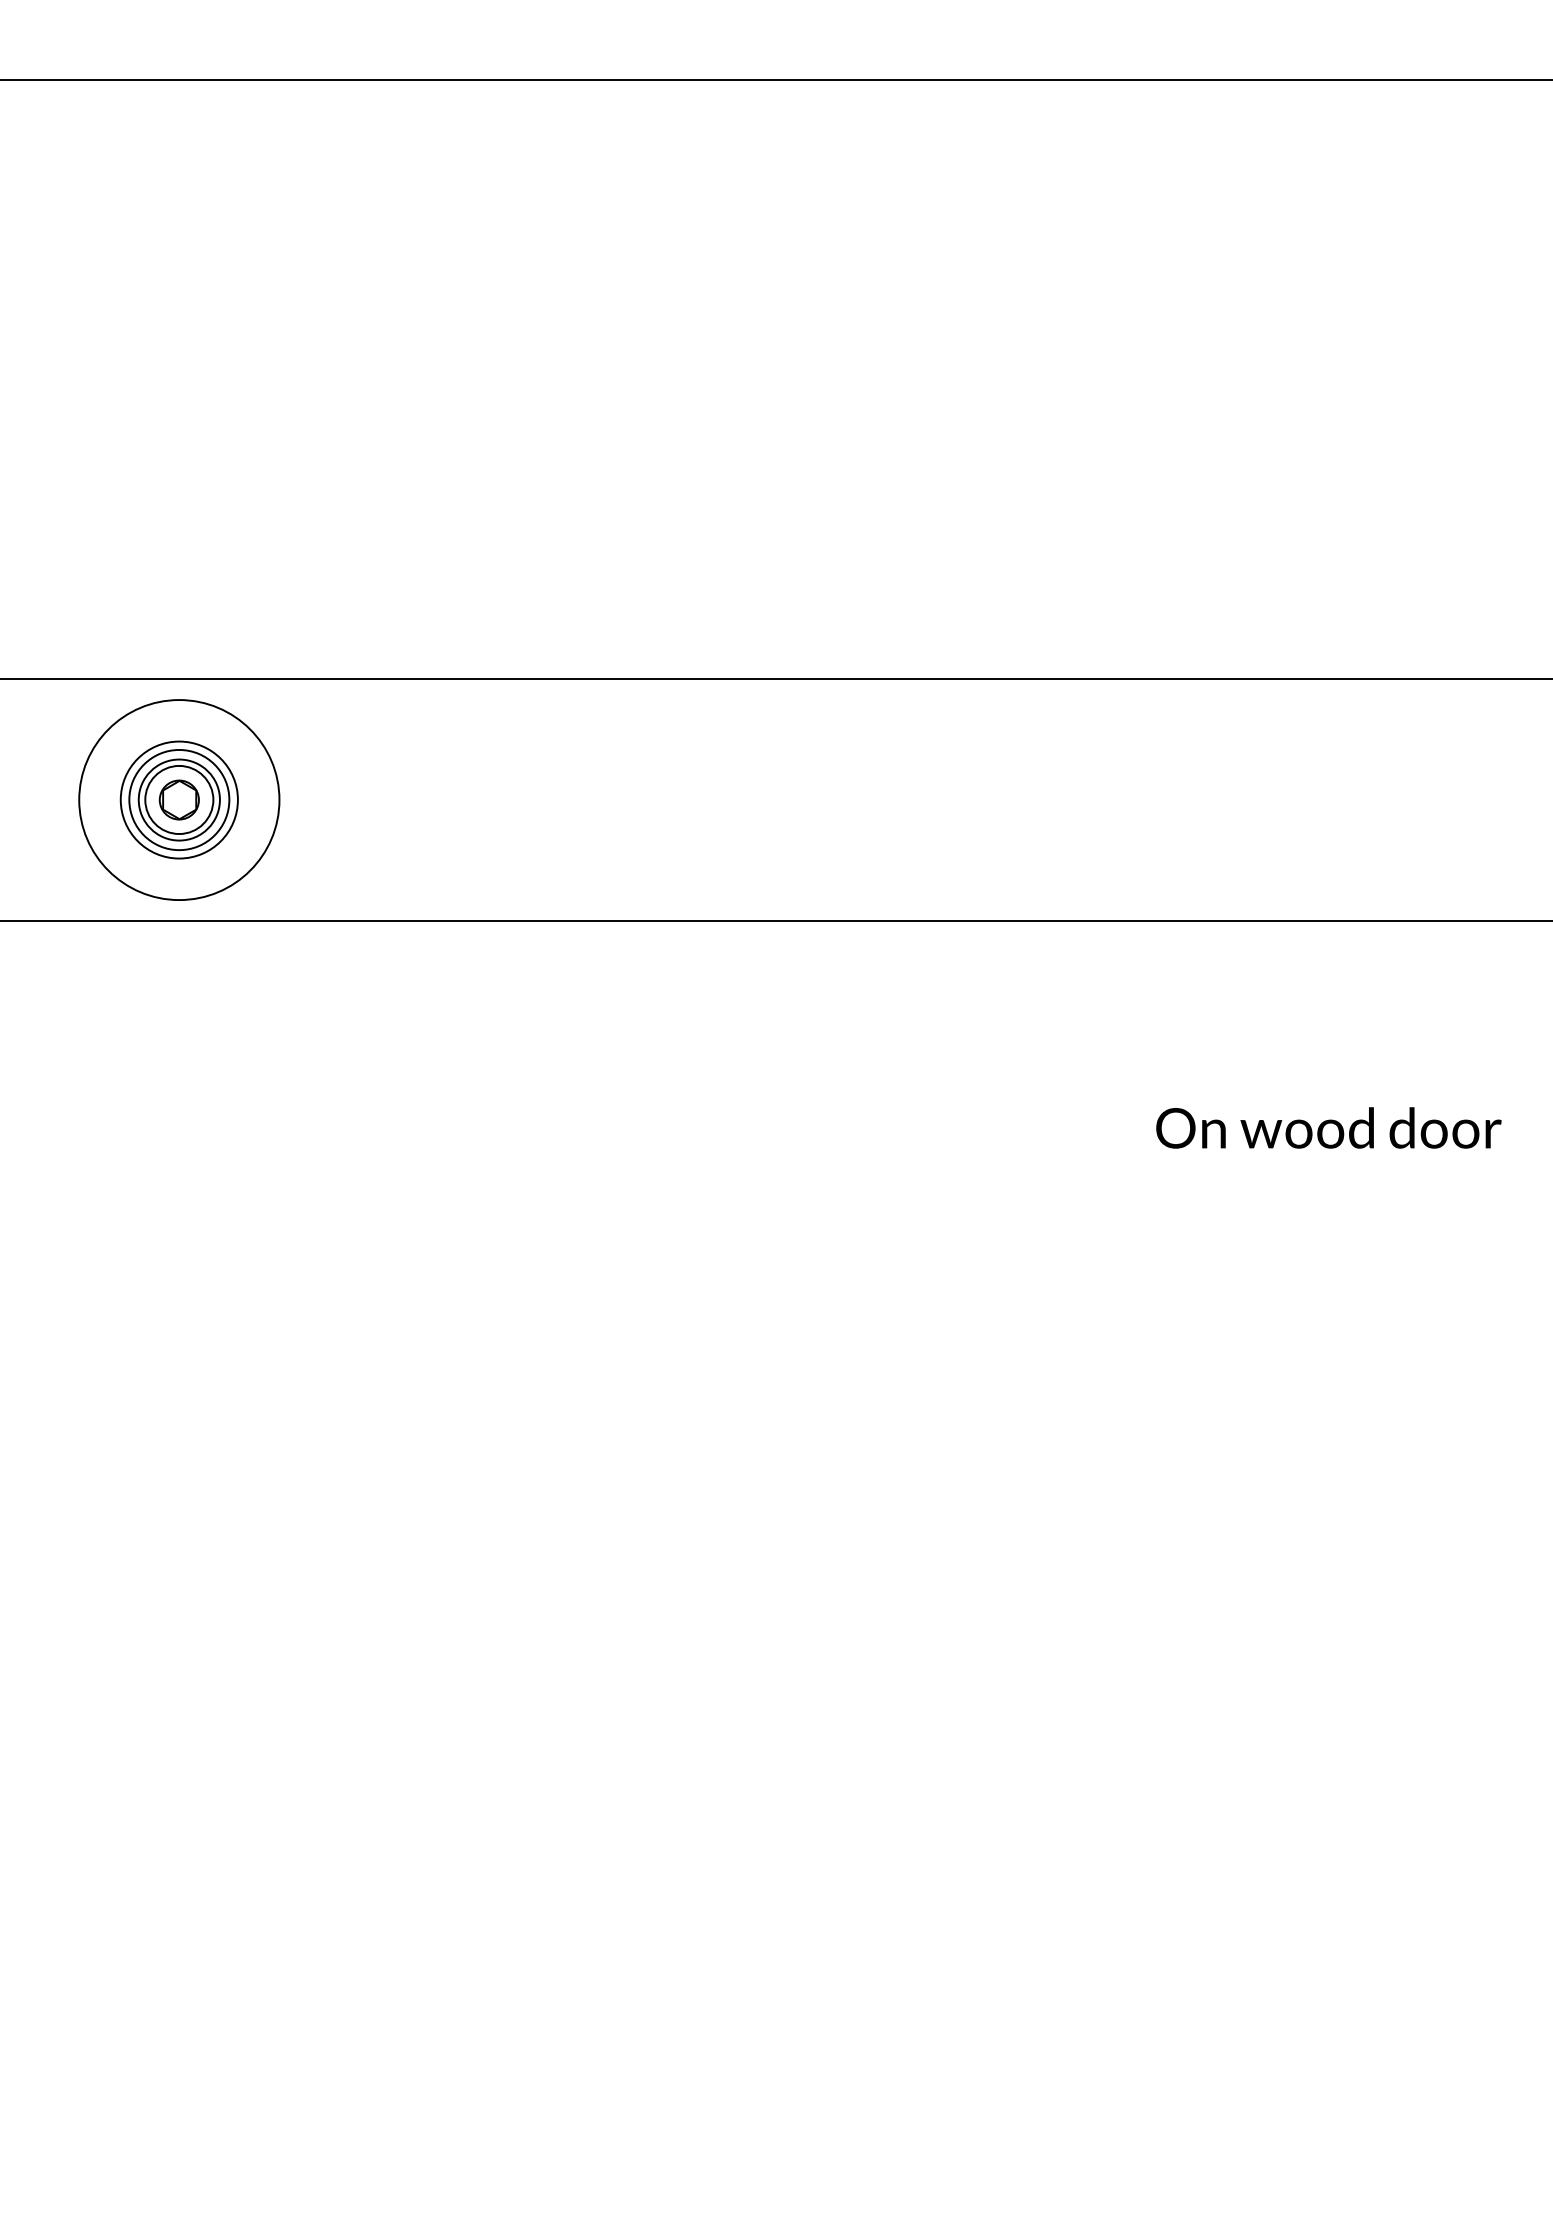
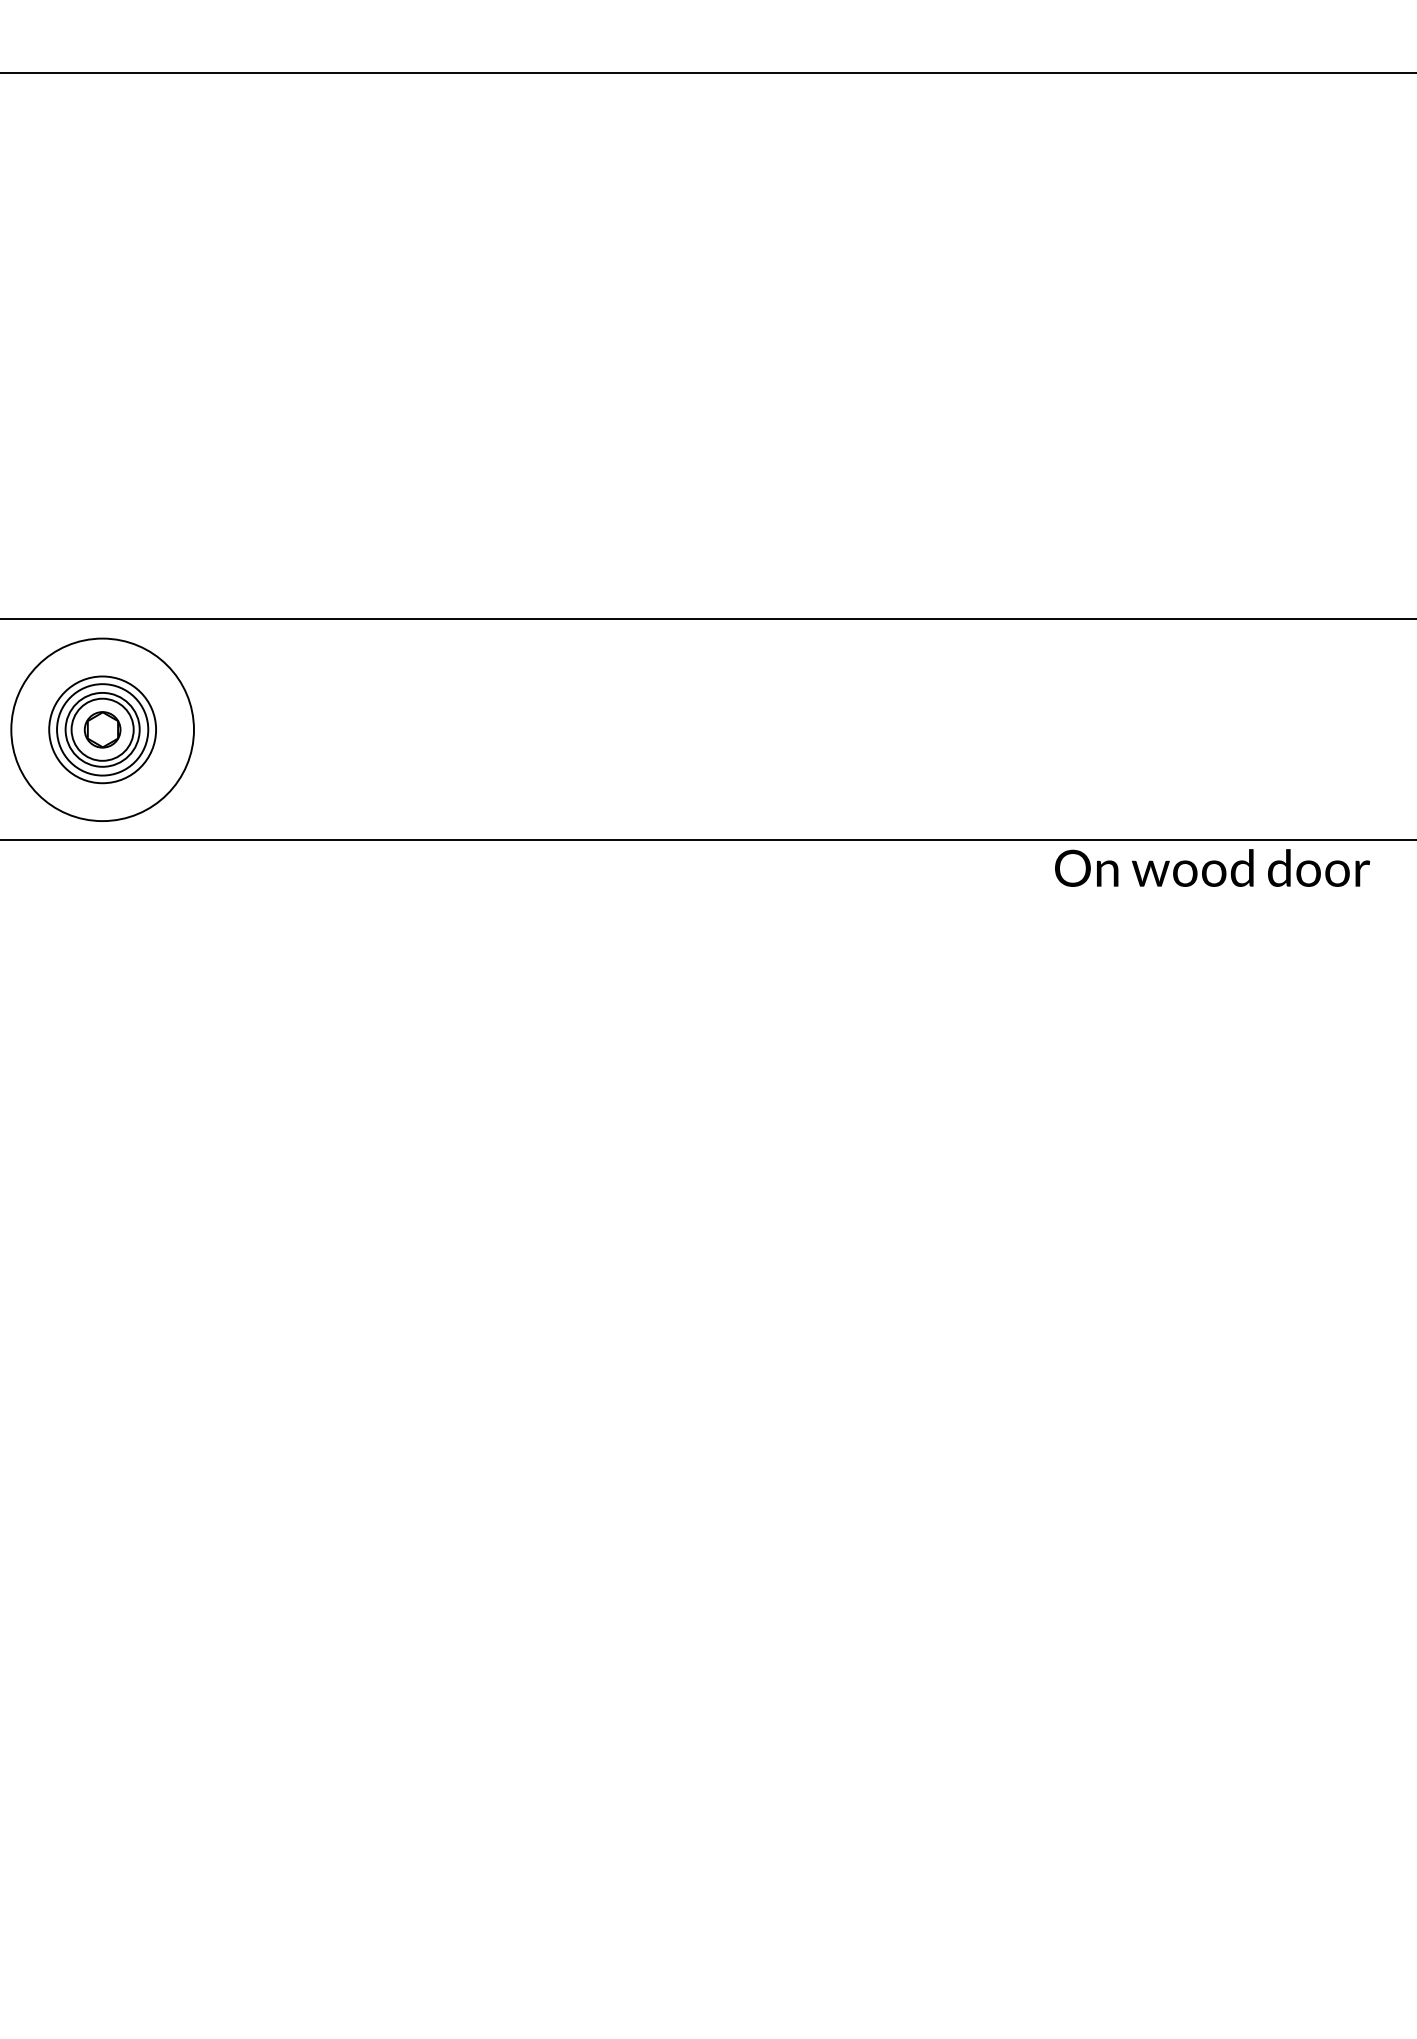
part: (179, 799) -> (102, 729), moved
text: (1328, 1127) -> (1212, 867), moved

